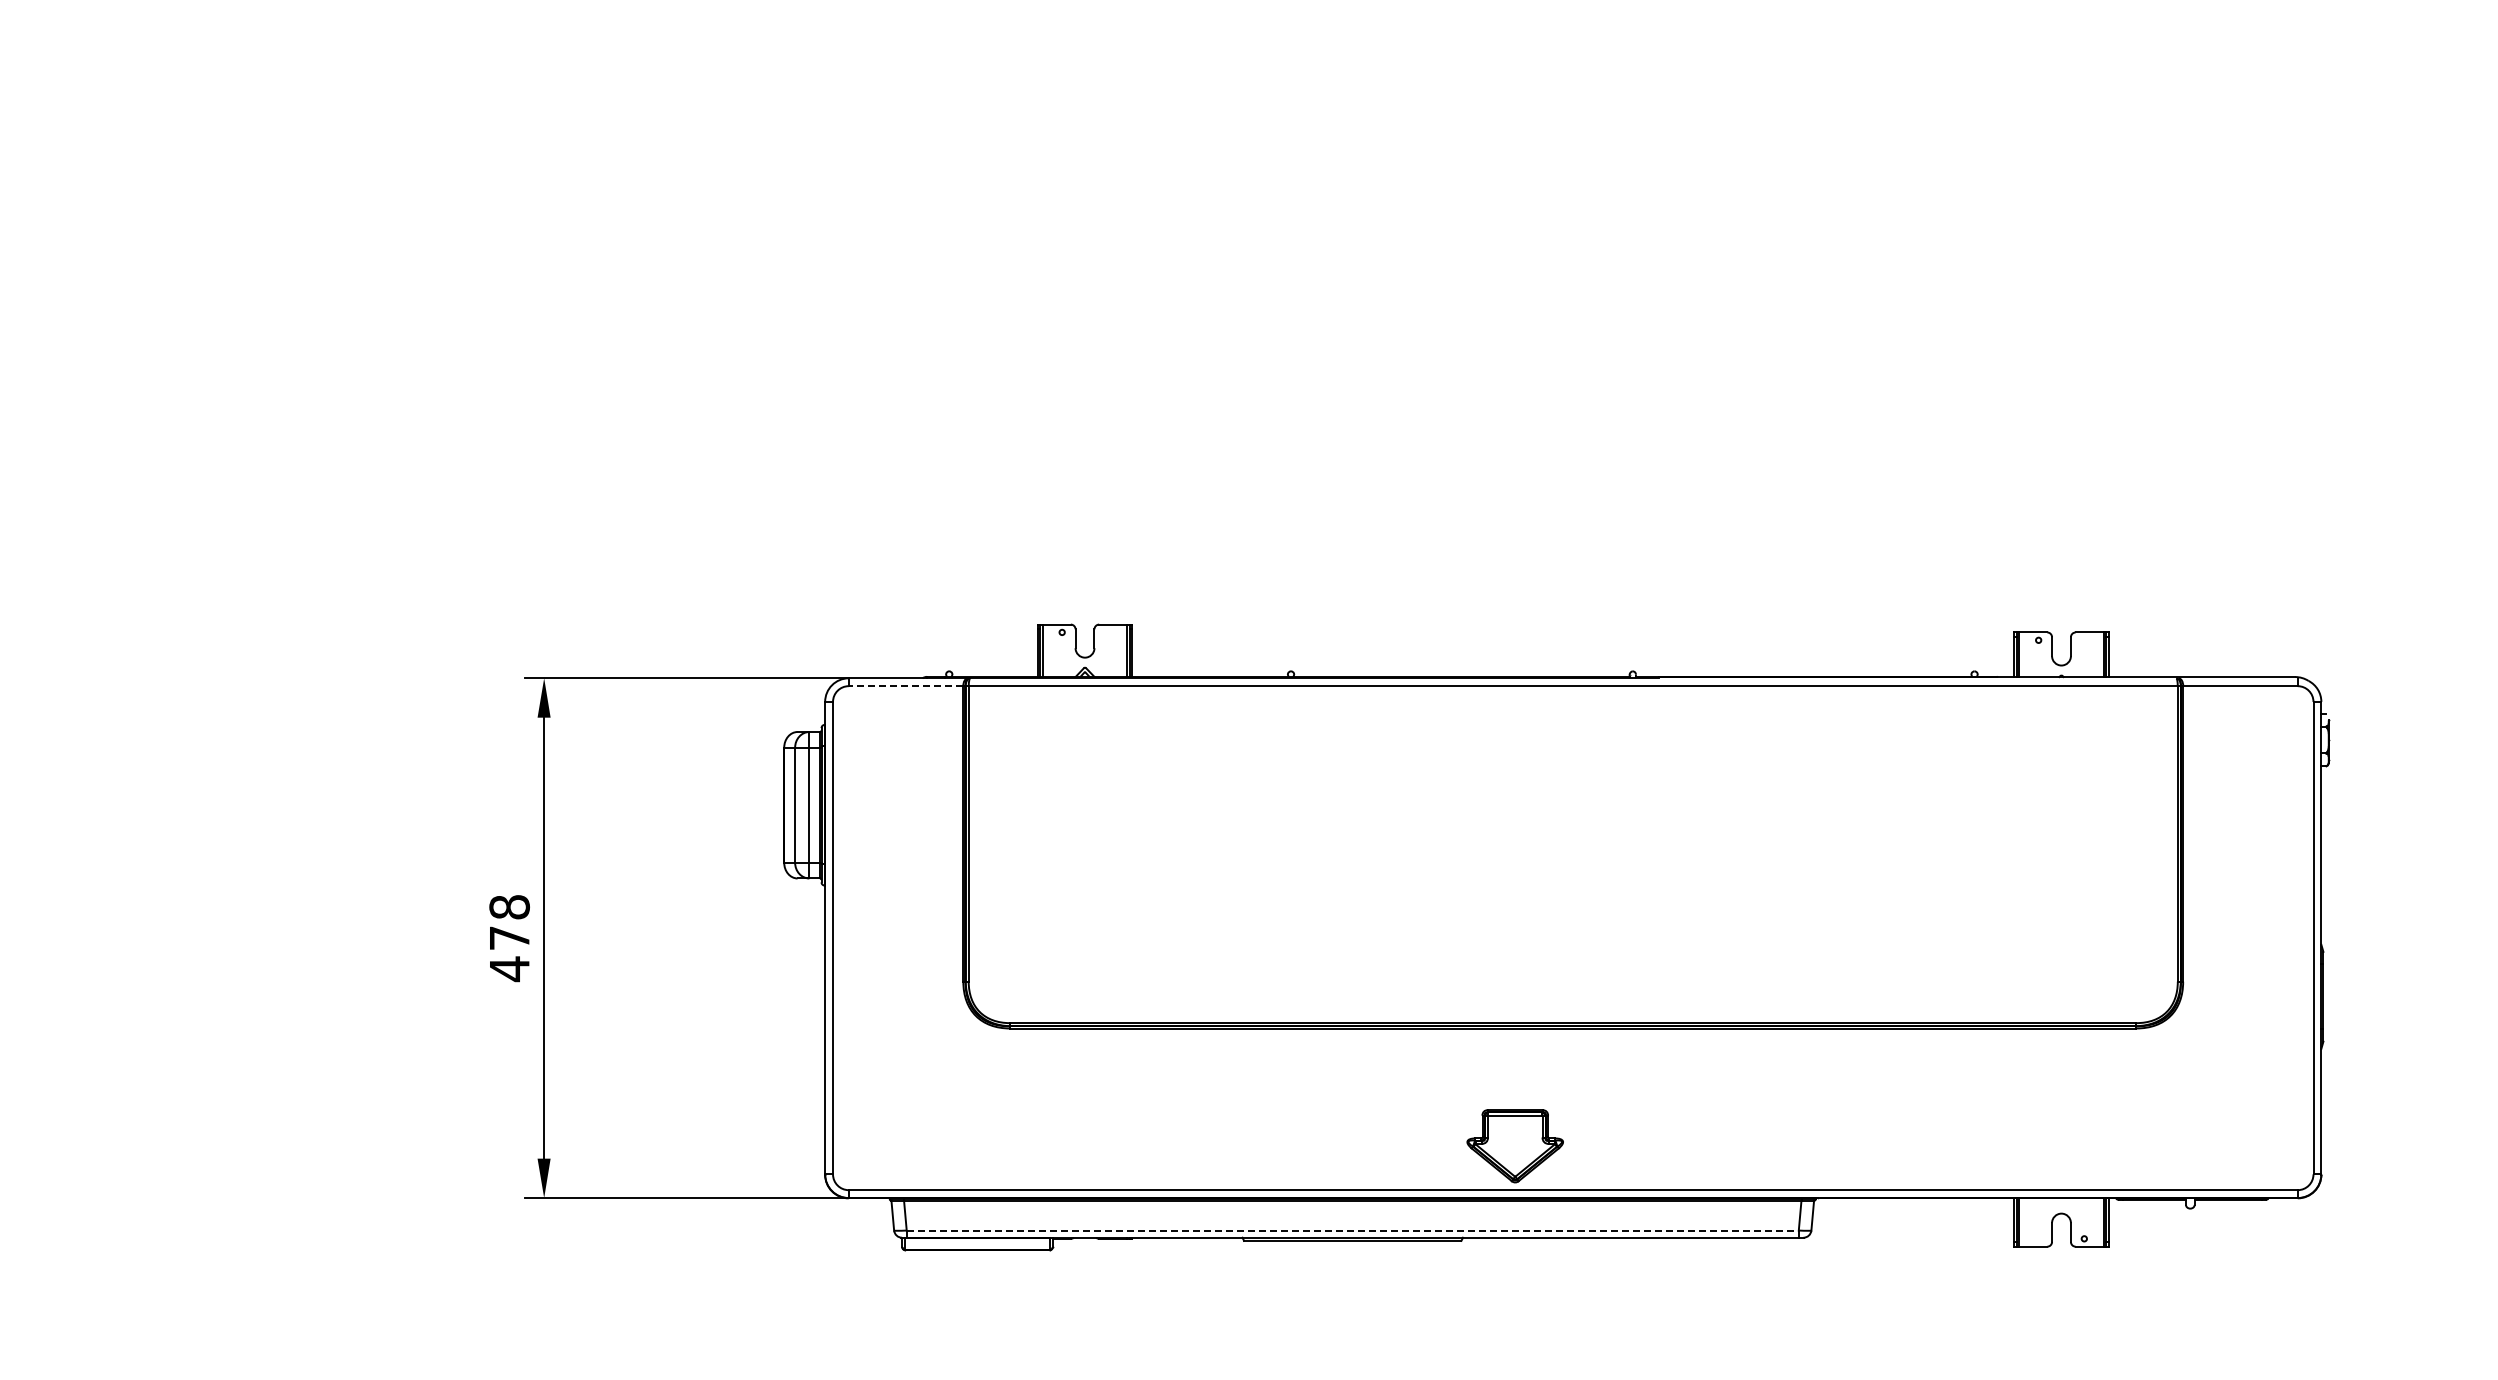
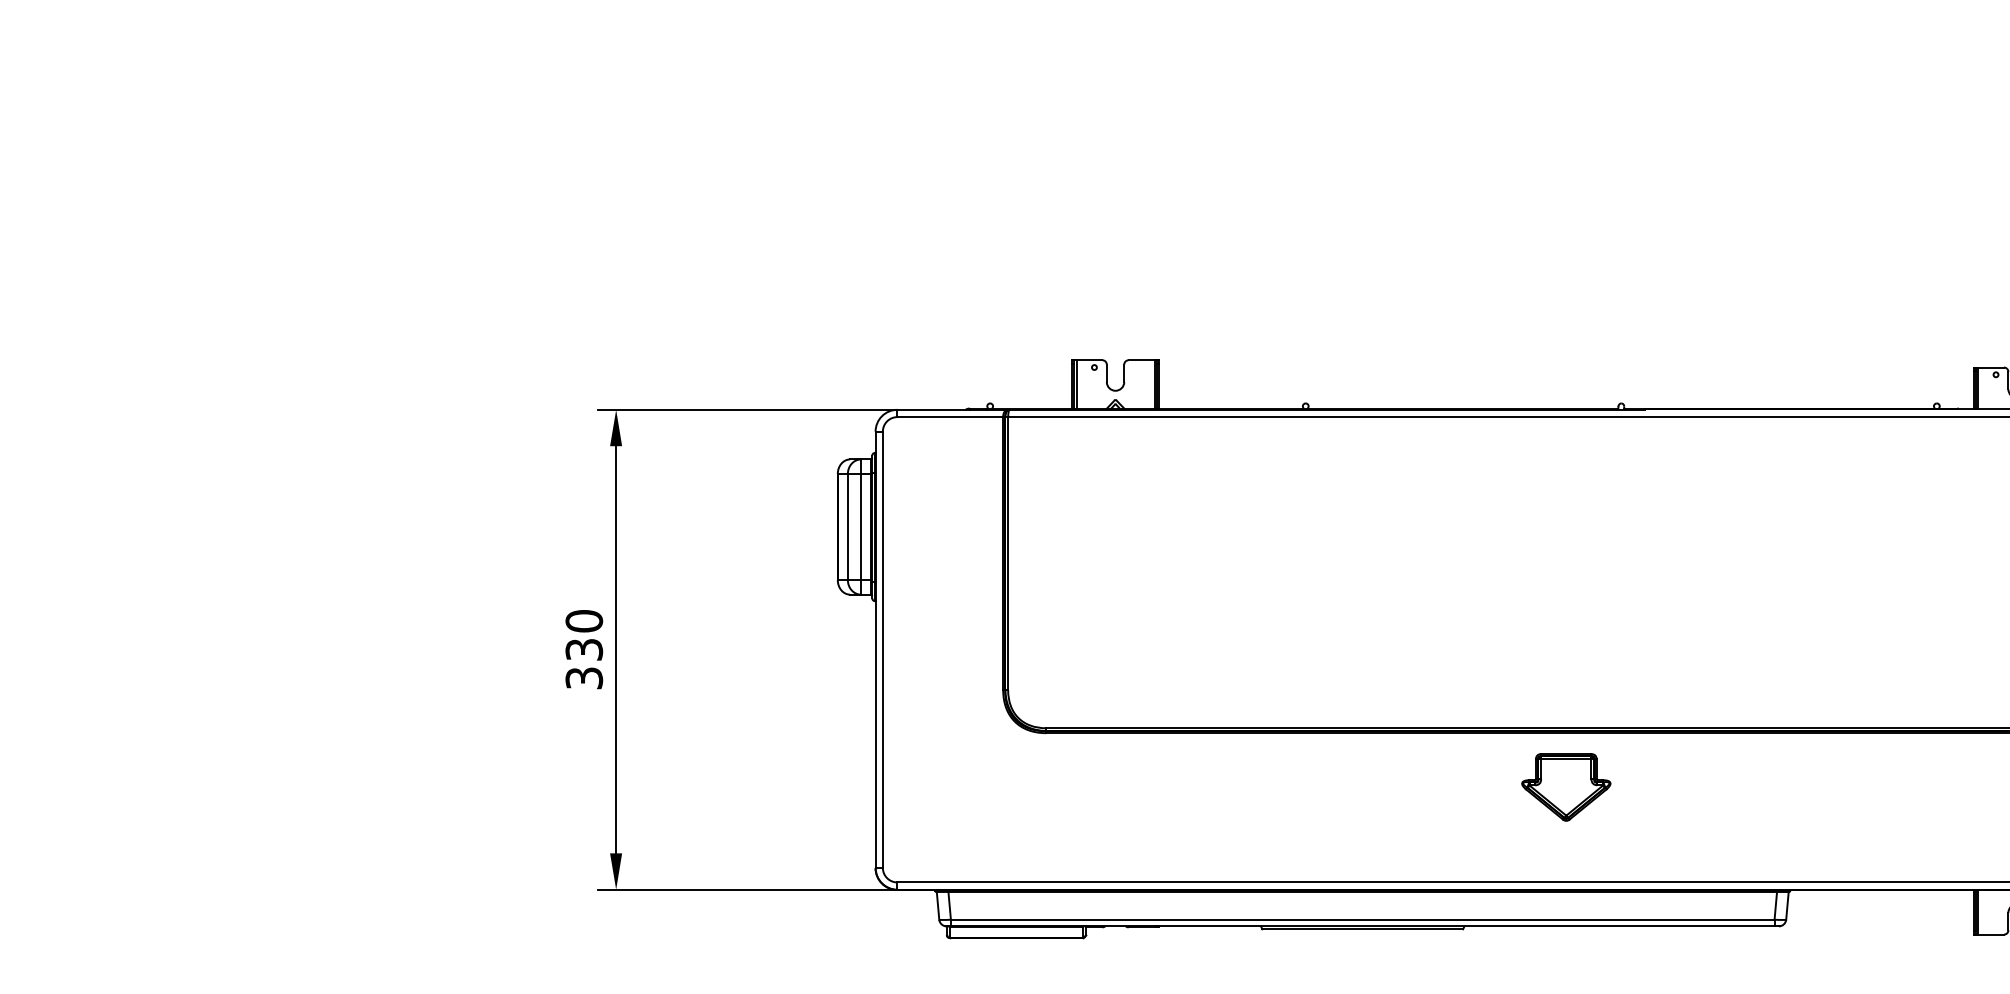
line: (905, 686) -> (949, 417), dashed -> solid
text: (509, 938) -> (584, 650), 478 -> 330
part: (1514, 1146) -> (1565, 787), moved
line: (1353, 1230) -> (1363, 919), dashed -> solid

